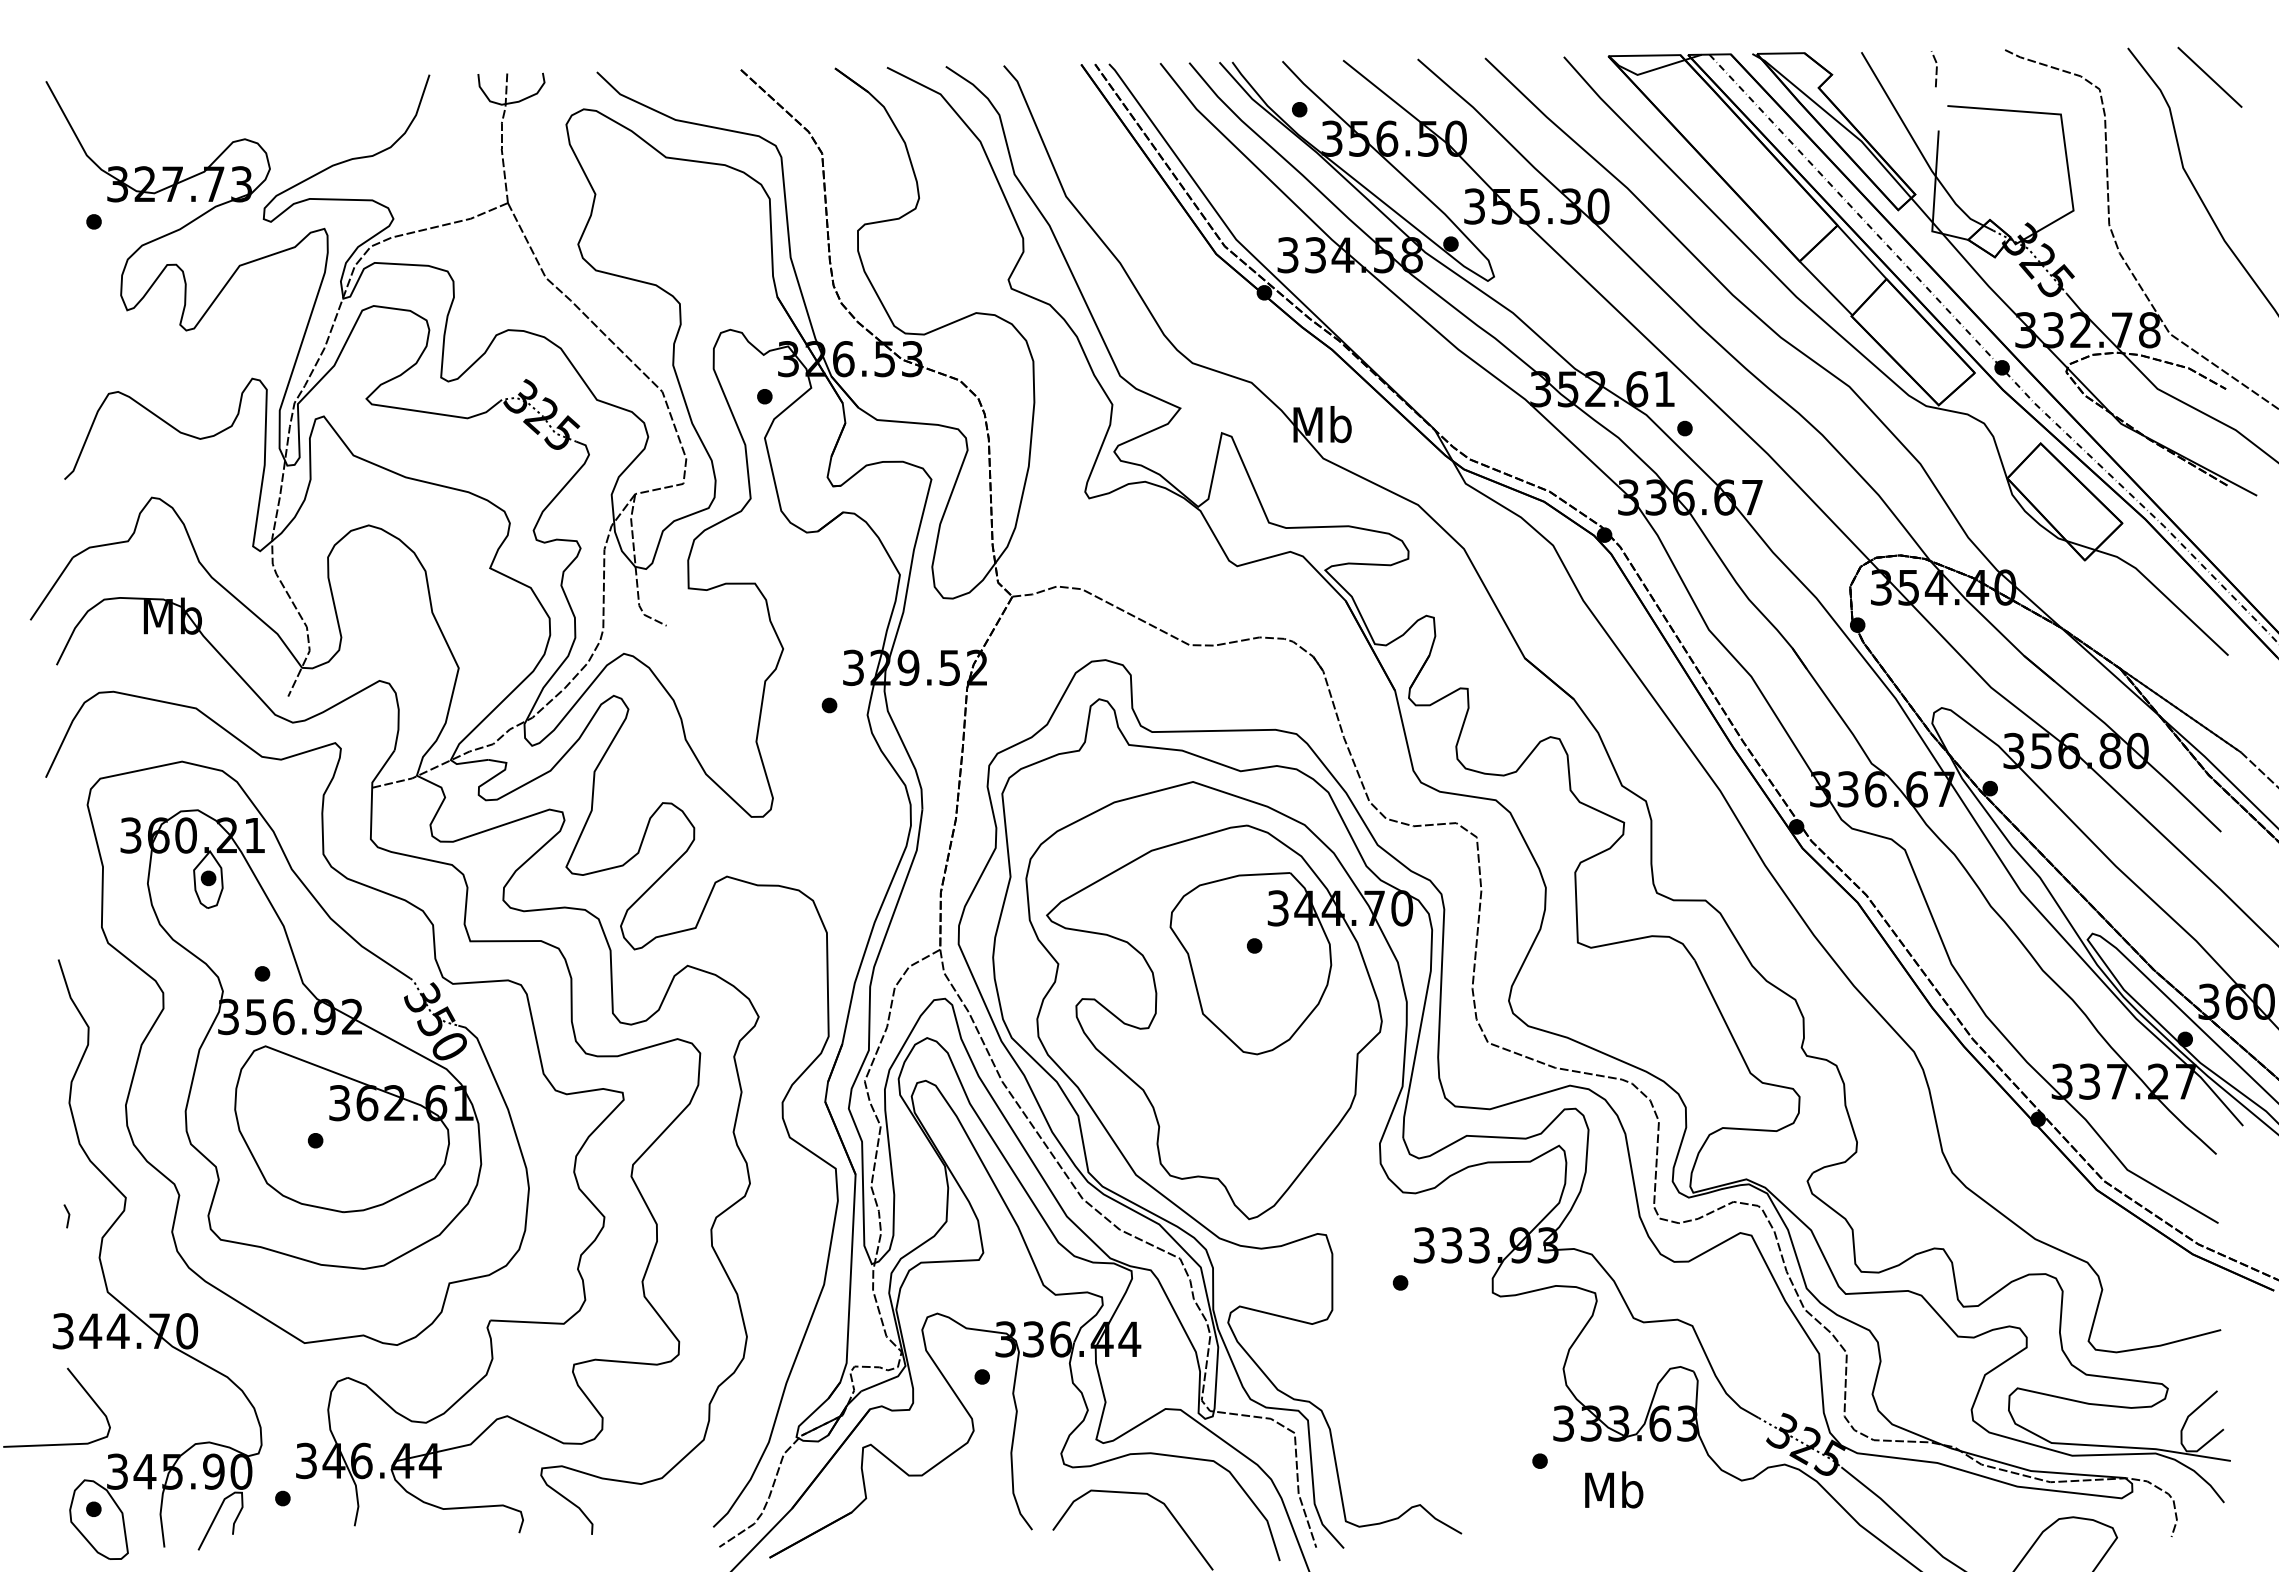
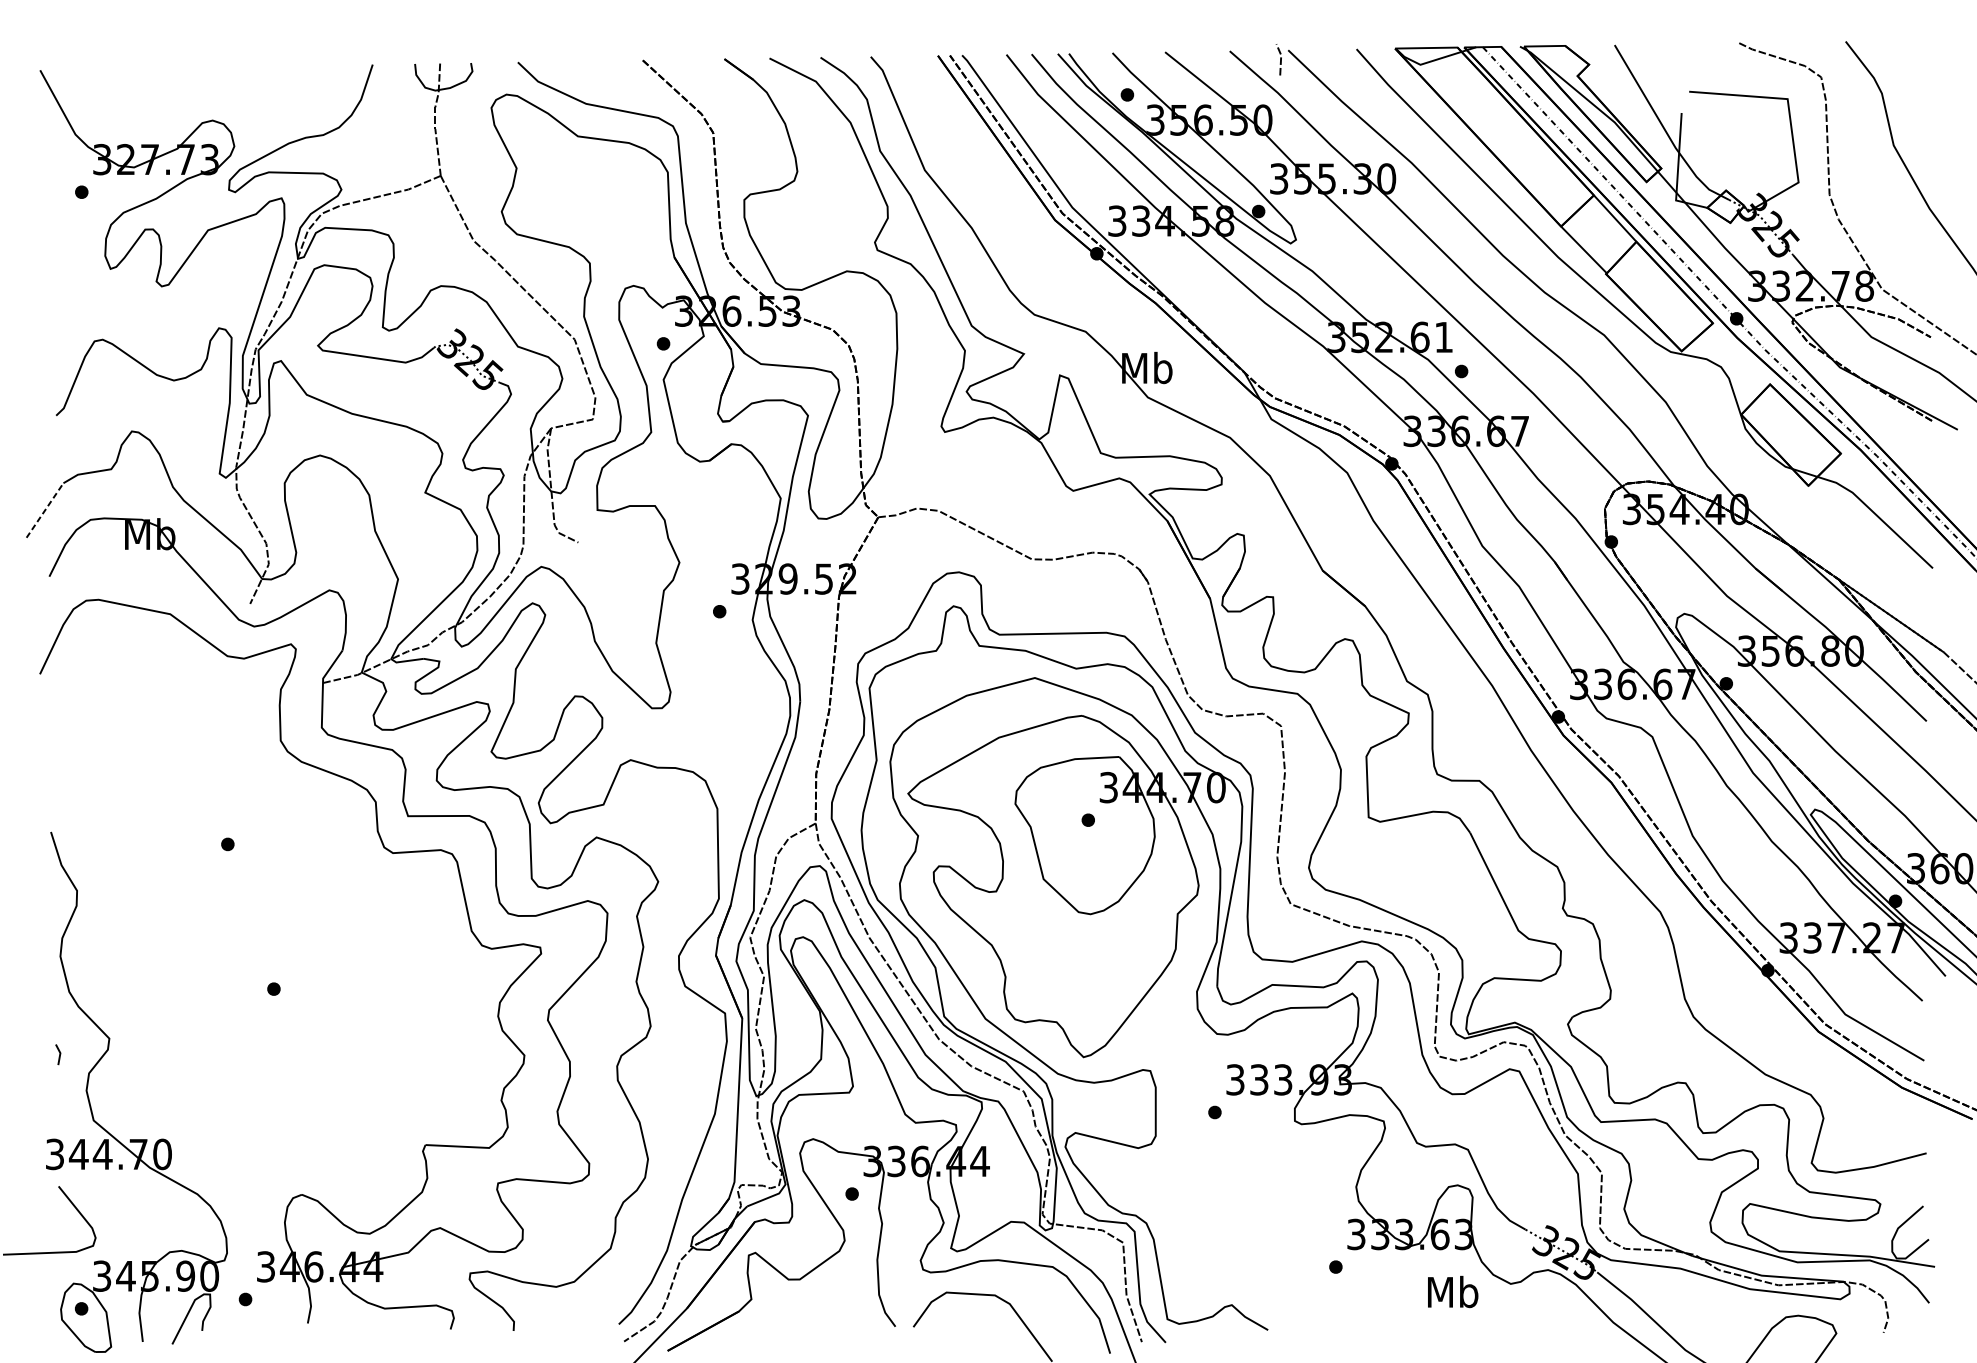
line: (1935, 69) -> (1279, 60), moved
line: (2209, 76) -> (1916, 66), removed
line: (51, 588) -> (44, 510), solid -> dashed
part: (307, 1052) -> (266, 912), removed
text: (1614, 1489) -> (1453, 1291), moved

